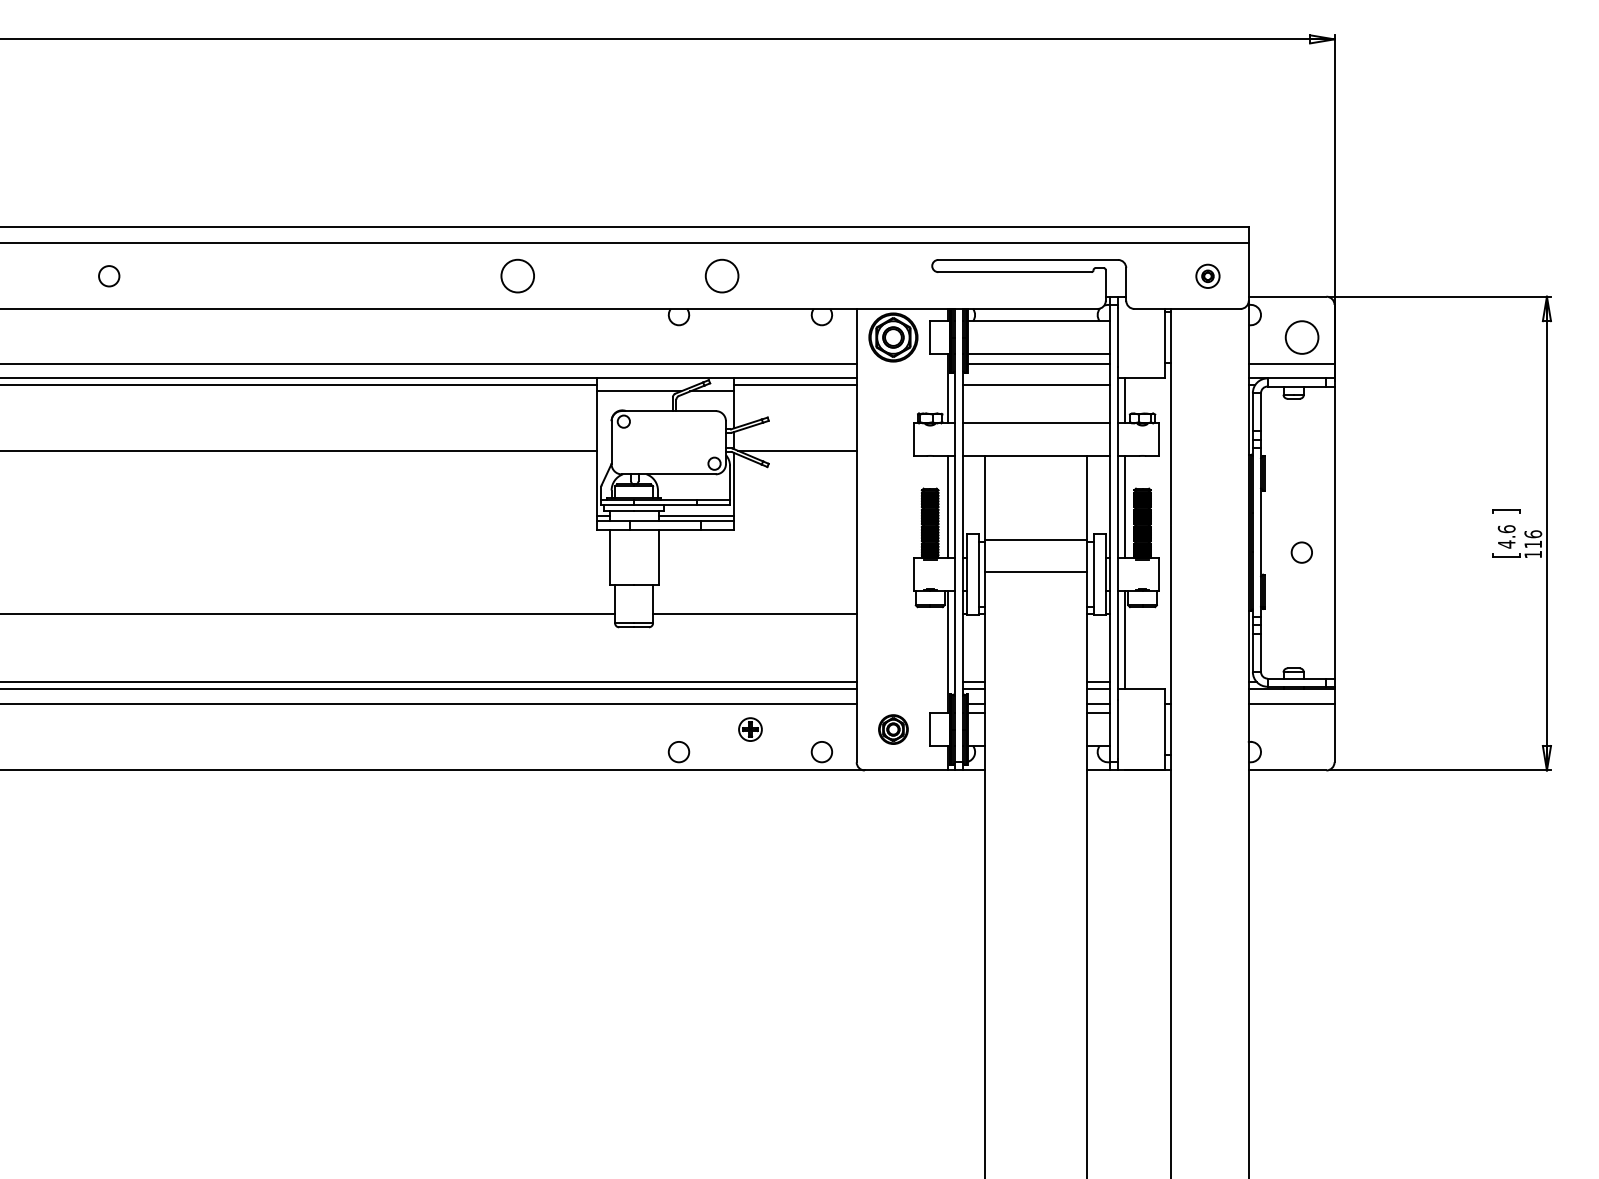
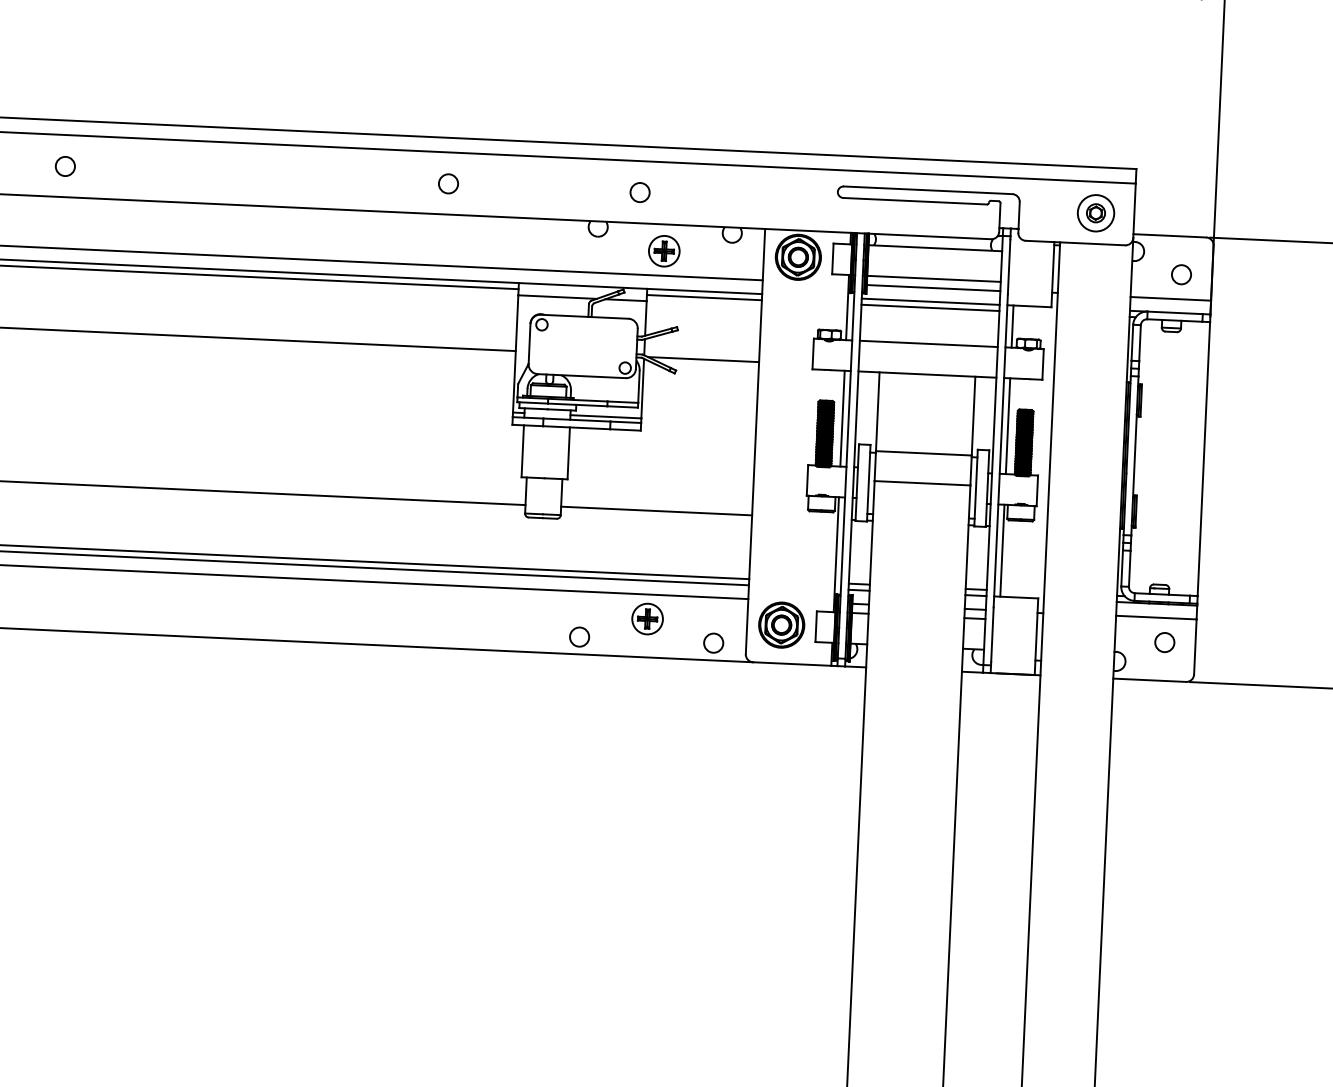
circle: (517, 276) -> (448, 184), size x0.62
circle: (721, 276) -> (639, 192), size x0.62
part: (1207, 276) -> (1095, 213), size x1.67
part: (750, 337) -> (664, 251), added
circle: (1301, 337) -> (1181, 274), size x0.62
line: (1035, 378) -> (929, 301), added
circle: (1301, 552) -> (1164, 642), moved
part: (750, 729) -> (647, 618), size x1.43
part: (893, 729) -> (781, 625), size x1.67

